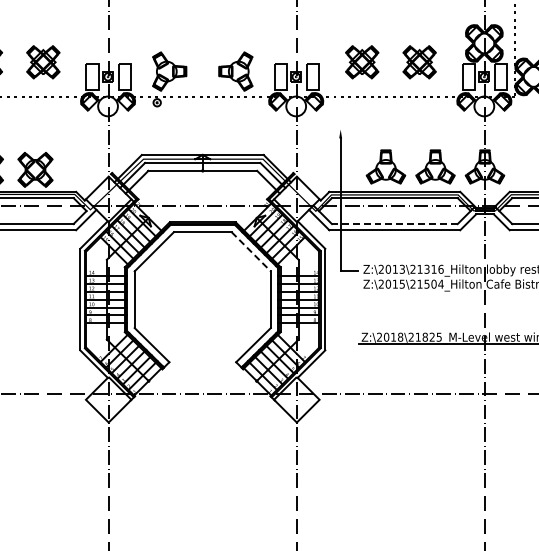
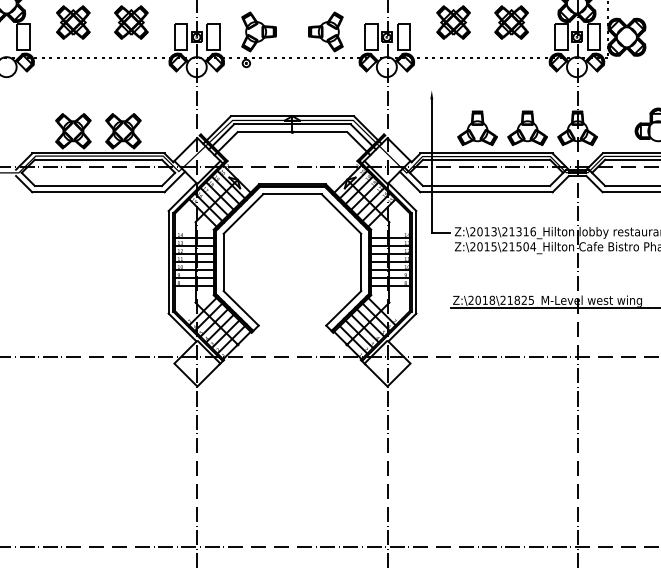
line: (394, 224) -> (486, 186), dashed -> solid
line: (251, 252) -> (341, 214), dashed -> solid

